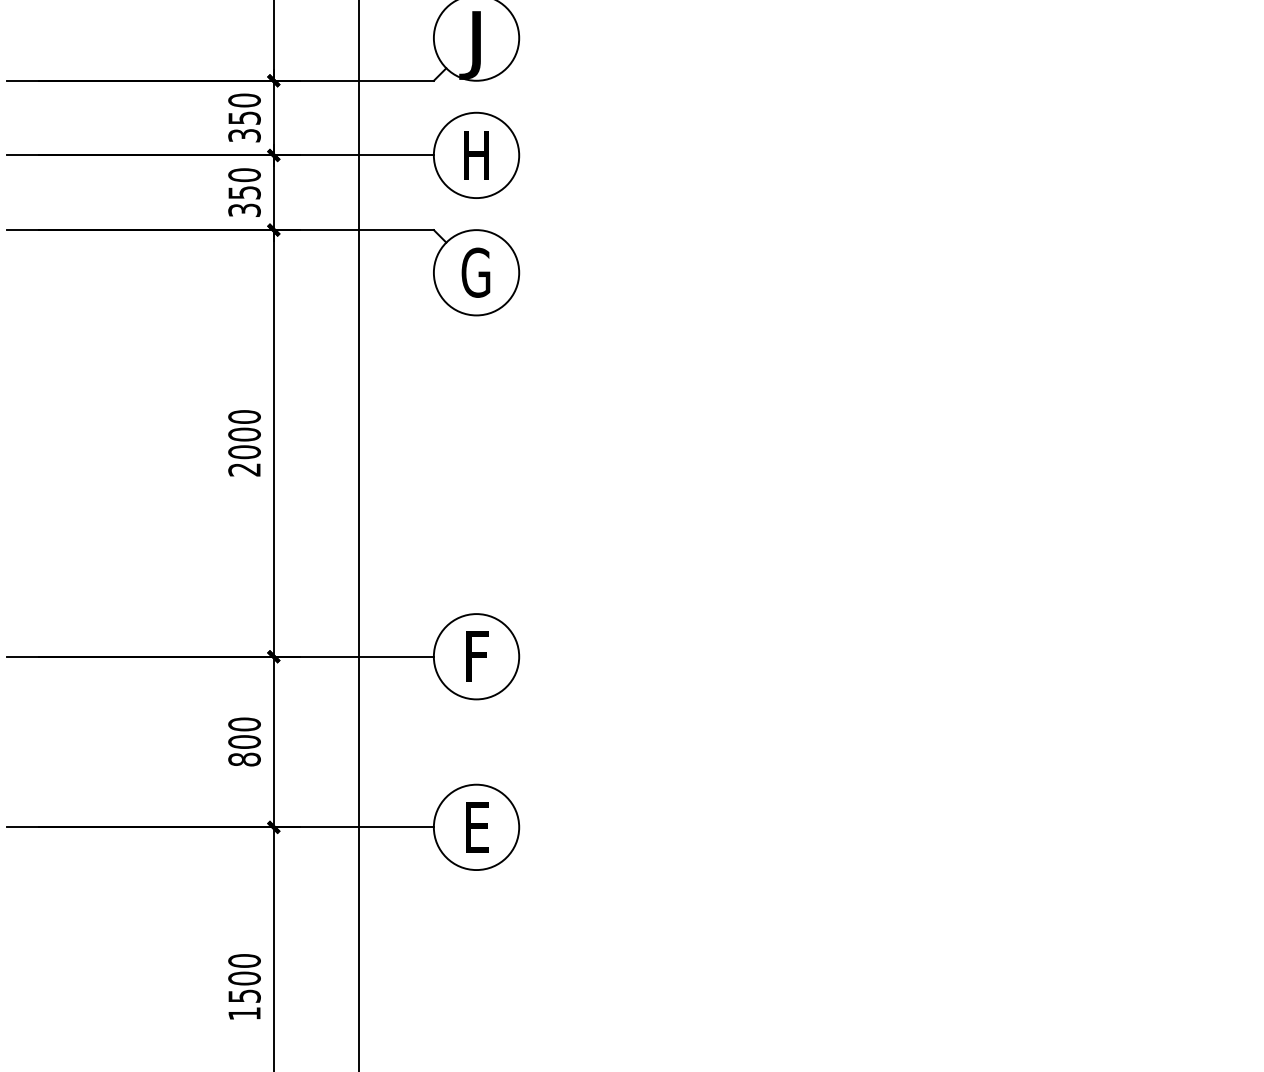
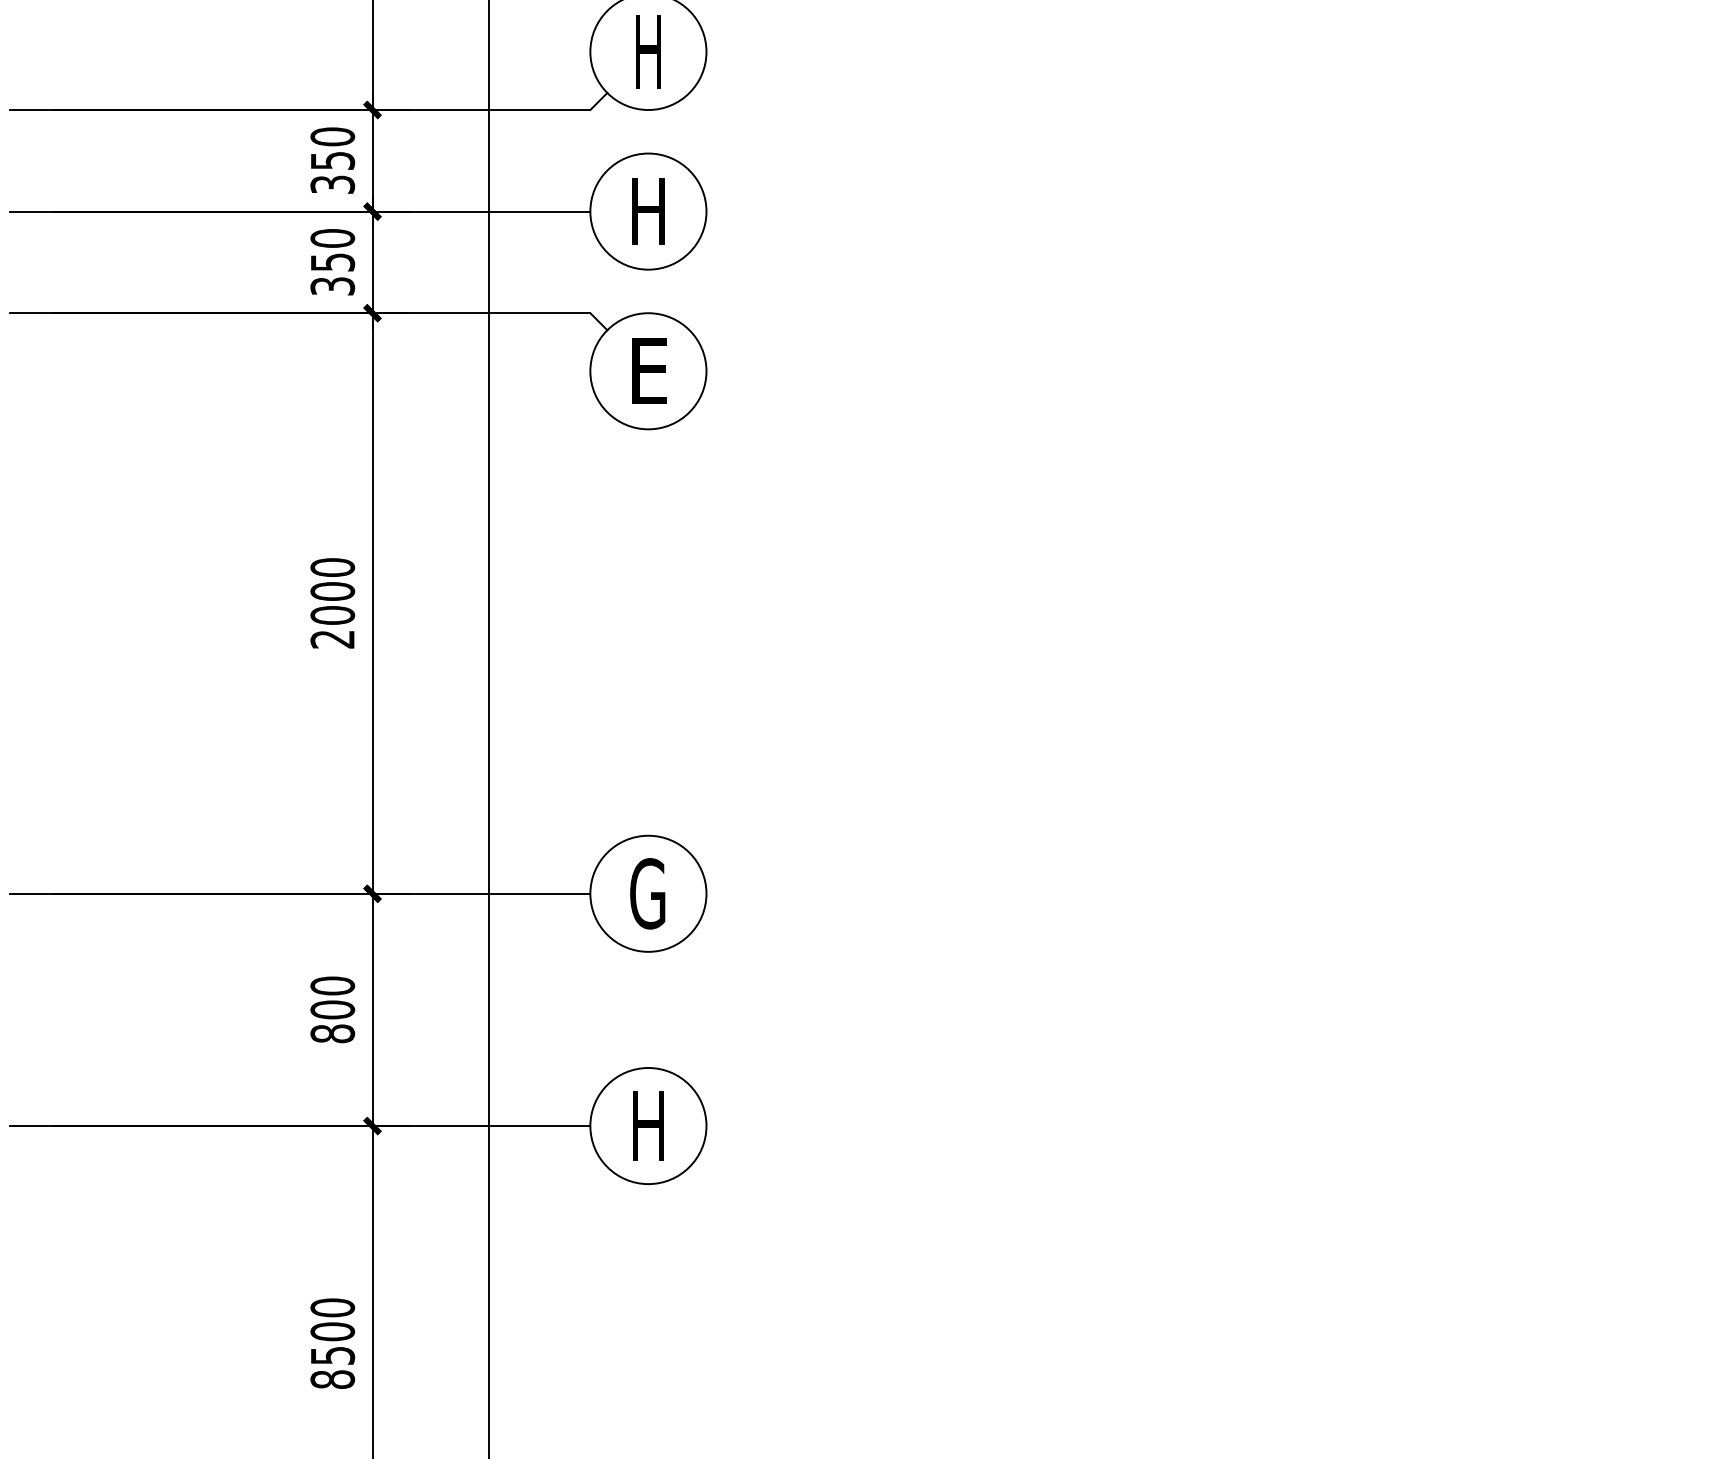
text: (472, 45) -> (642, 61), J -> H
text: (475, 272) -> (647, 371), G -> E
text: (475, 656) -> (647, 893), F -> G
text: (477, 826) -> (649, 1125), E -> H
text: (244, 1013) -> (332, 1379), 1500 -> 8500

